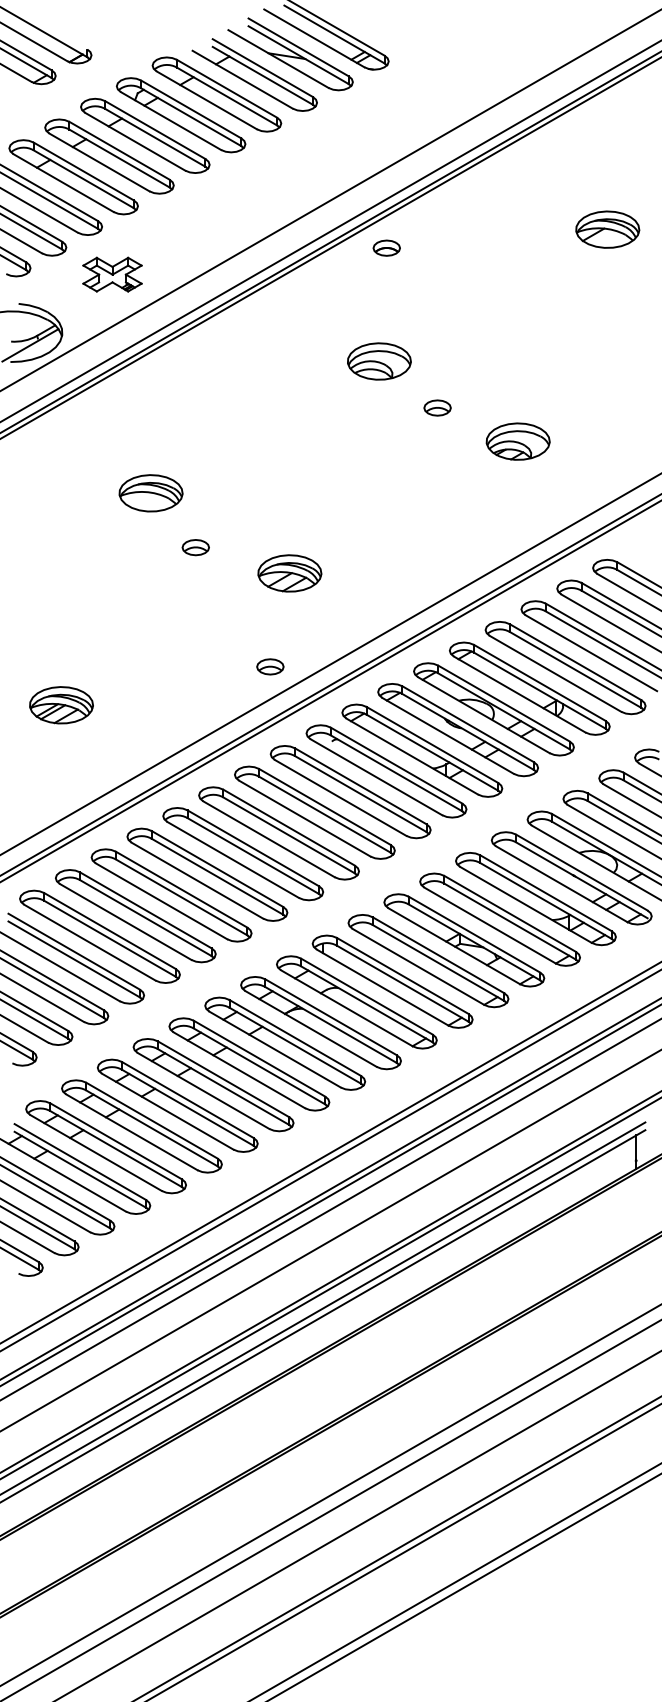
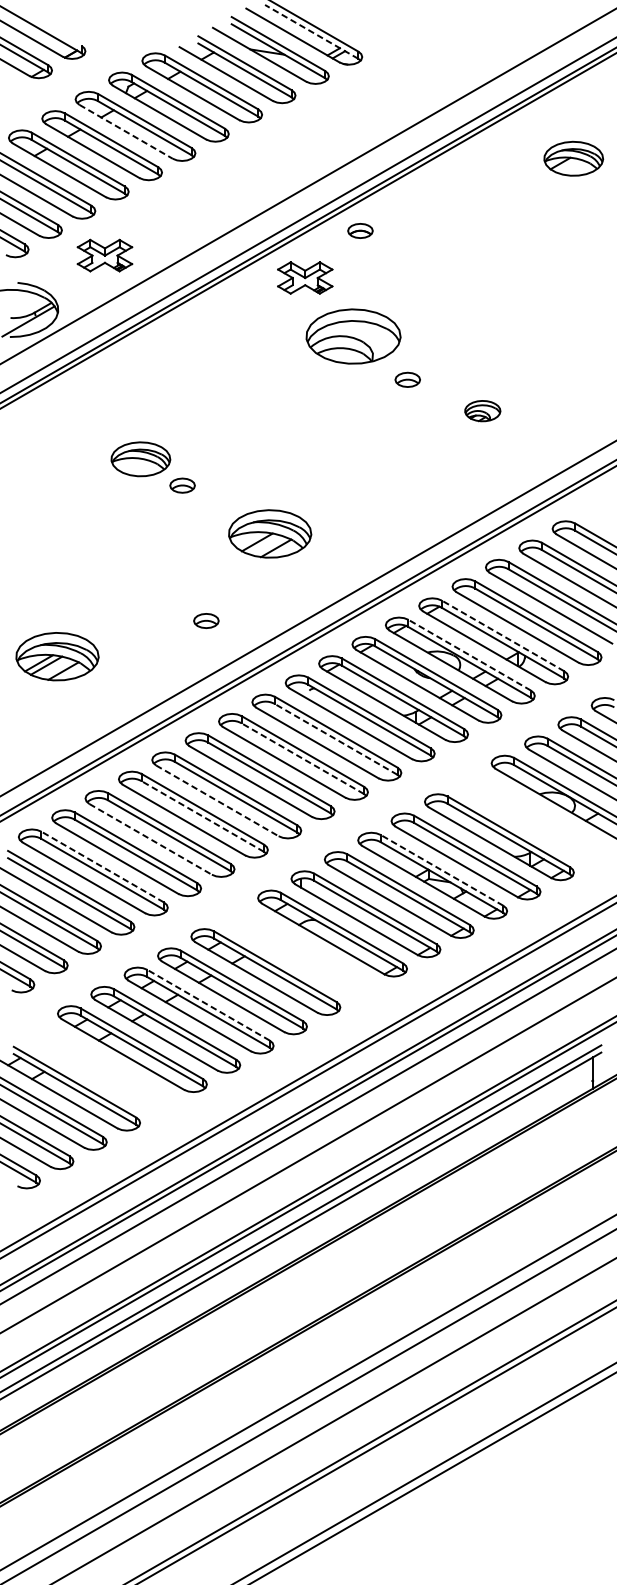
line: (334, 34) -> (311, 31), solid -> dashed
line: (135, 141) -> (126, 131), solid -> dashed
part: (607, 229) -> (573, 158), moved
part: (327, 298) -> (305, 277), added
part: (379, 361) -> (353, 336), size x1.6
part: (517, 441) -> (482, 411), size x0.6
part: (195, 547) -> (182, 485), moved
part: (289, 573) -> (269, 534), size x1.4
part: (270, 666) -> (206, 620), moved
line: (539, 682) -> (502, 635), solid -> dashed
line: (504, 703) -> (470, 655), solid -> dashed
part: (61, 705) -> (57, 656), size x1.4
line: (360, 794) -> (335, 739), solid -> dashed
line: (324, 814) -> (302, 758), solid -> dashed
line: (233, 859) -> (217, 800), solid -> dashed
line: (217, 876) -> (202, 816), solid -> dashed
part: (571, 878) -> (532, 818), removed
line: (161, 901) -> (150, 839), solid -> dashed
line: (110, 931) -> (103, 867), solid -> dashed
line: (474, 934) -> (442, 870), solid -> dashed
part: (320, 1023) -> (298, 953), removed
line: (223, 1079) -> (208, 1005), solid -> dashed
part: (105, 1147) -> (98, 1068), removed

